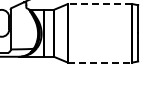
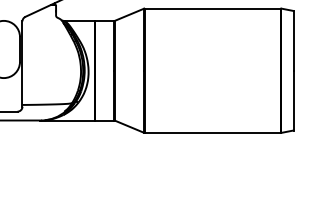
line: (99, 4) -> (211, 9), dashed -> solid
line: (100, 62) -> (213, 132), dashed -> solid

